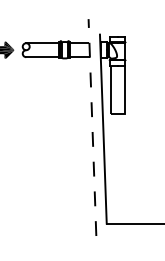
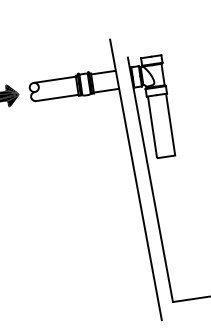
line: (92, 127) -> (136, 179), dashed -> solid

